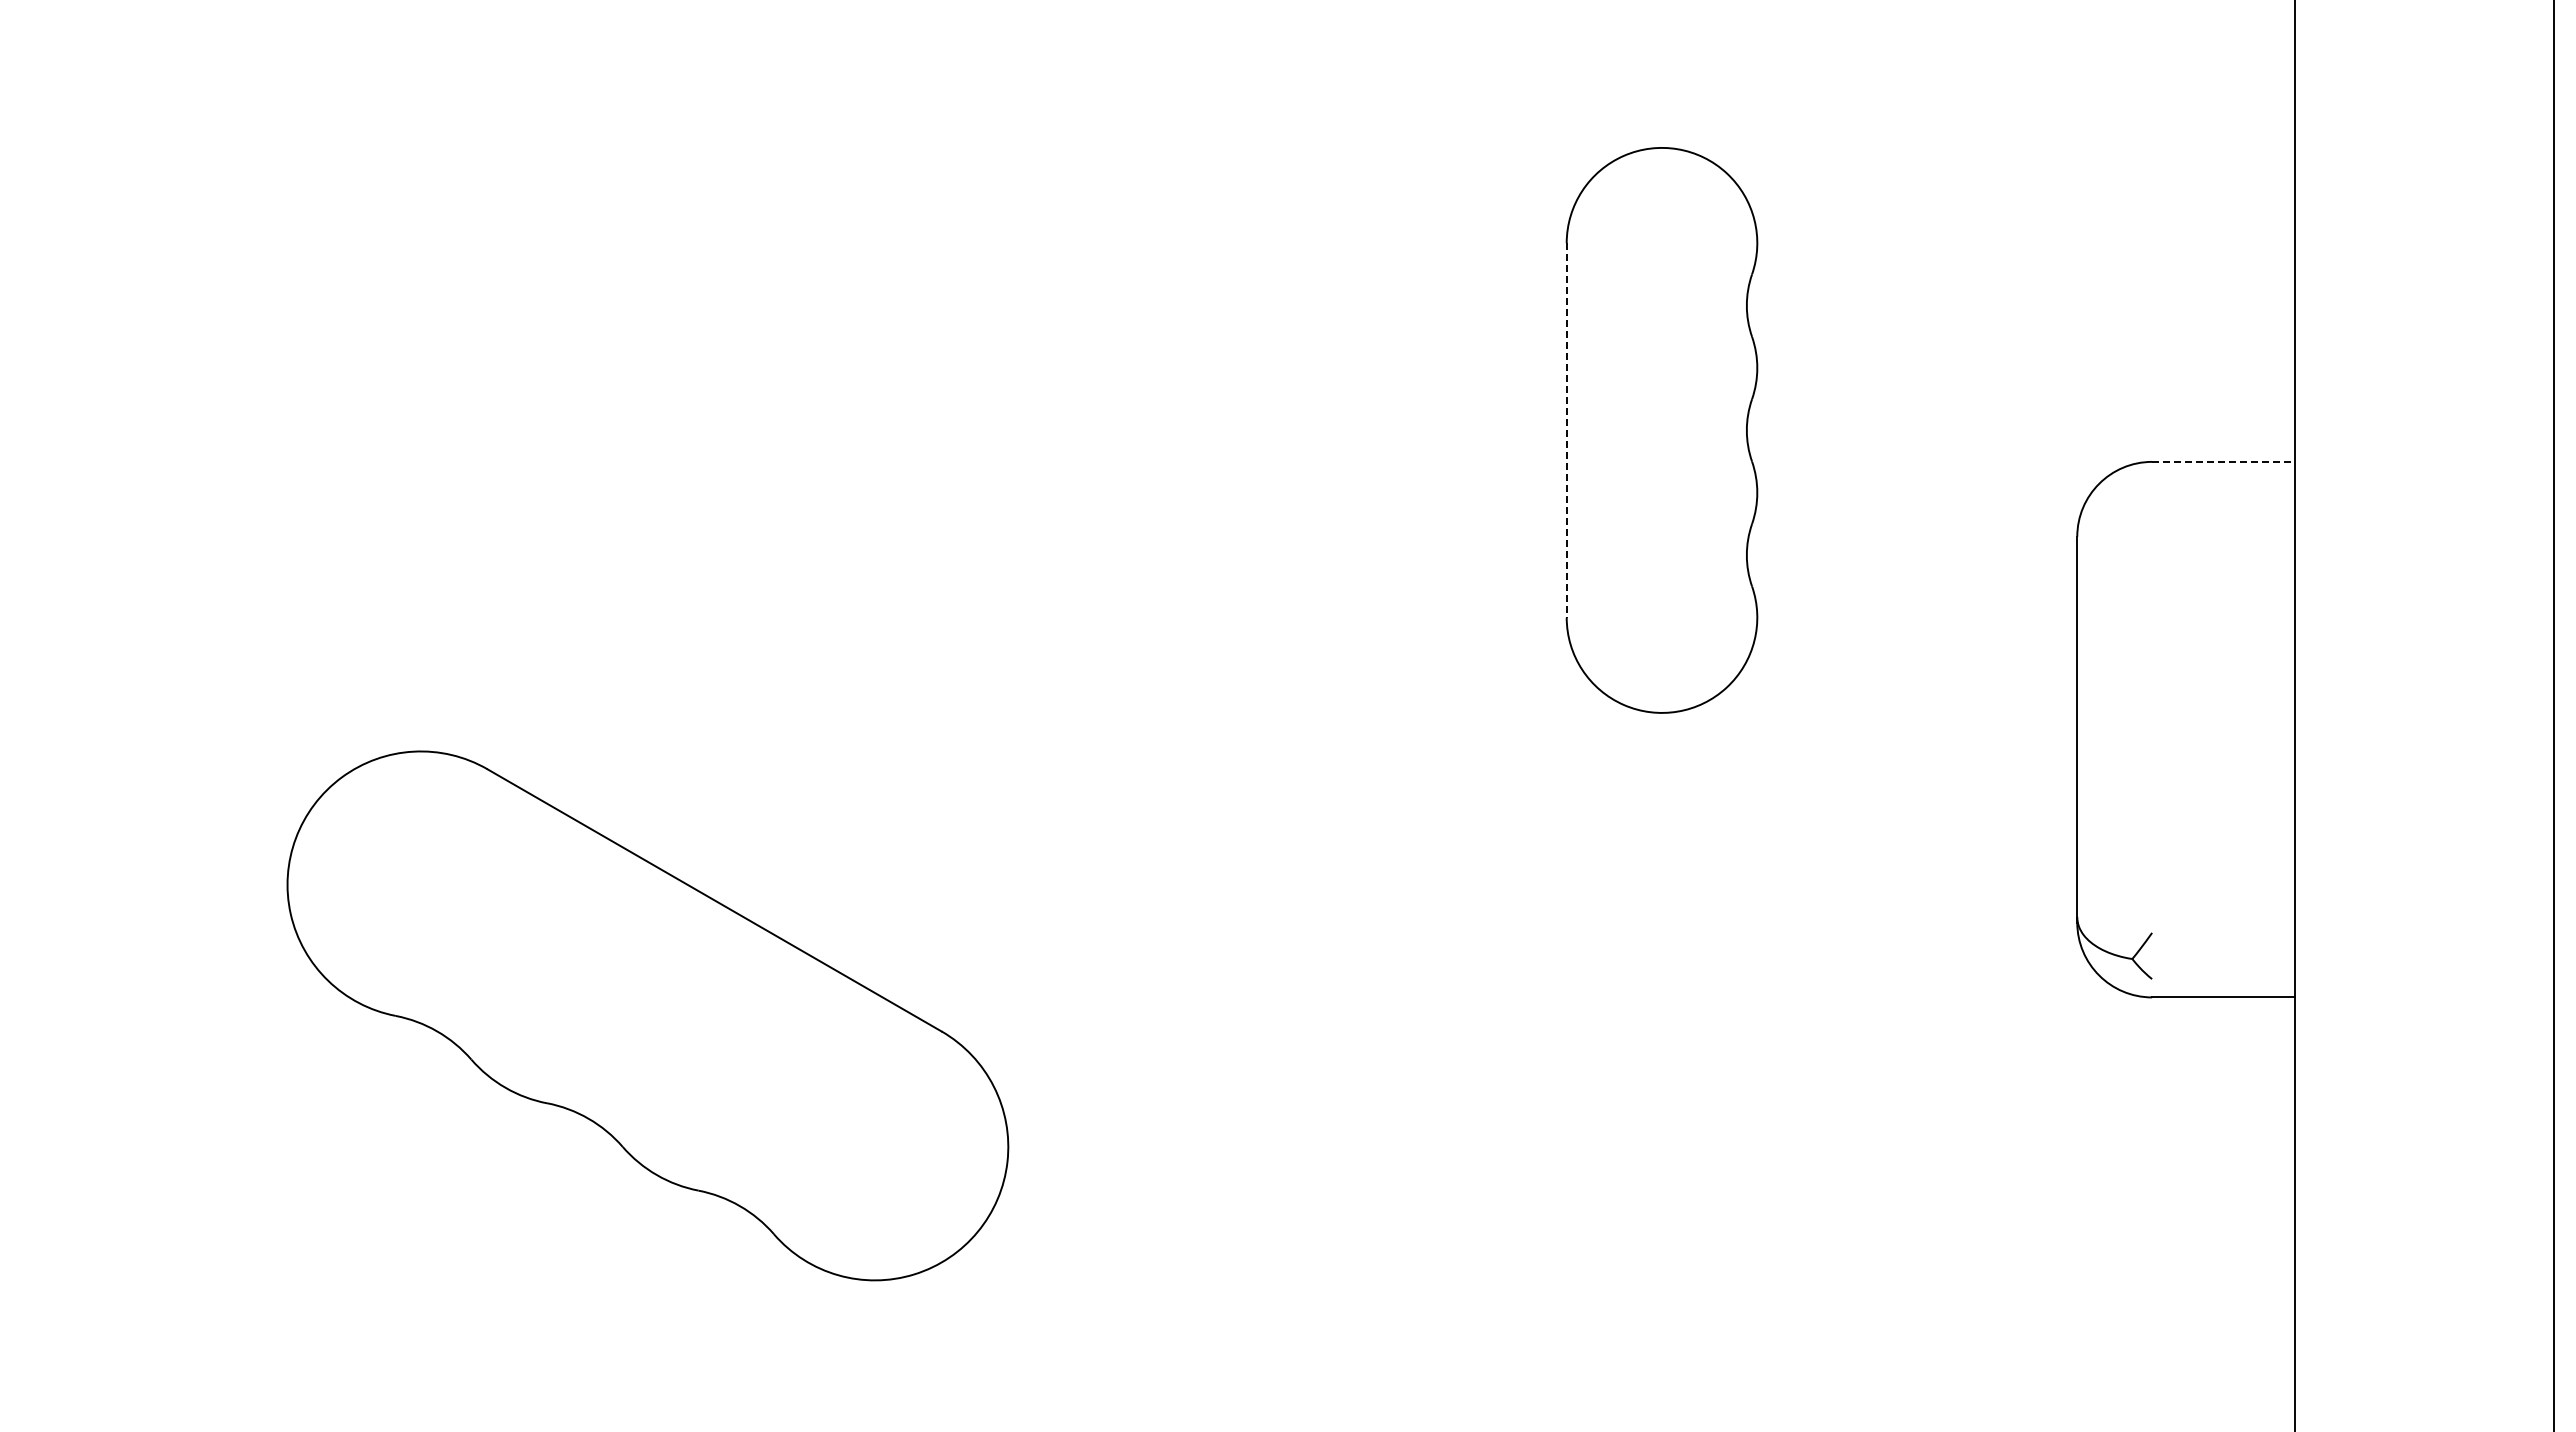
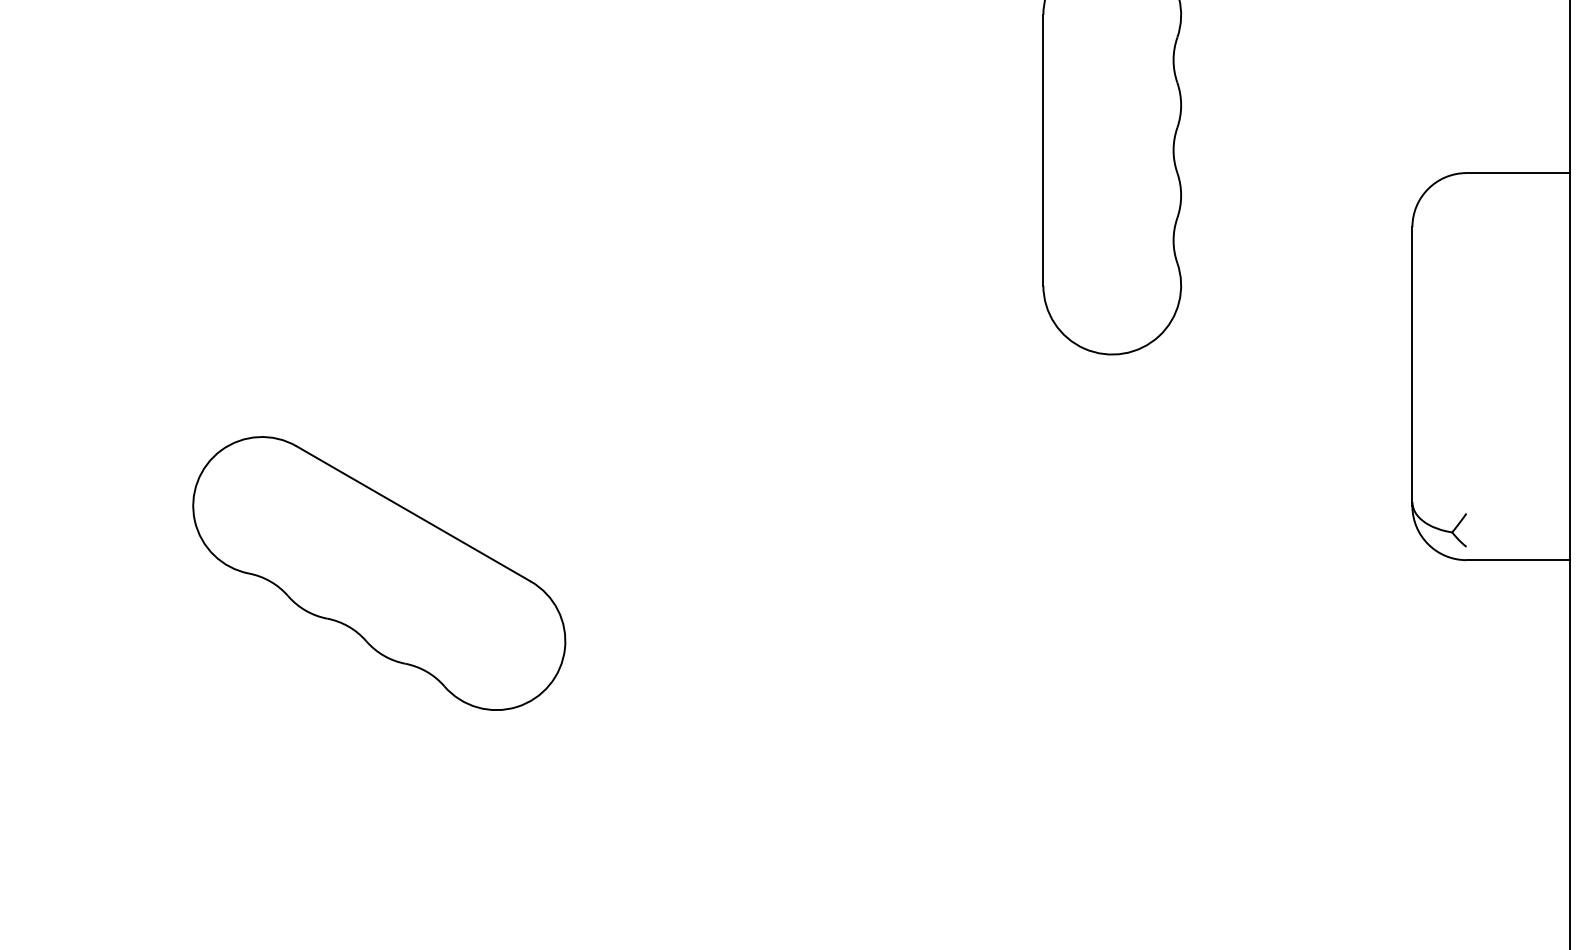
line: (1566, 430) -> (1043, 150), dashed -> solid
line: (2224, 461) -> (1518, 172), dashed -> solid
part: (647, 1015) -> (378, 573), size x0.71

